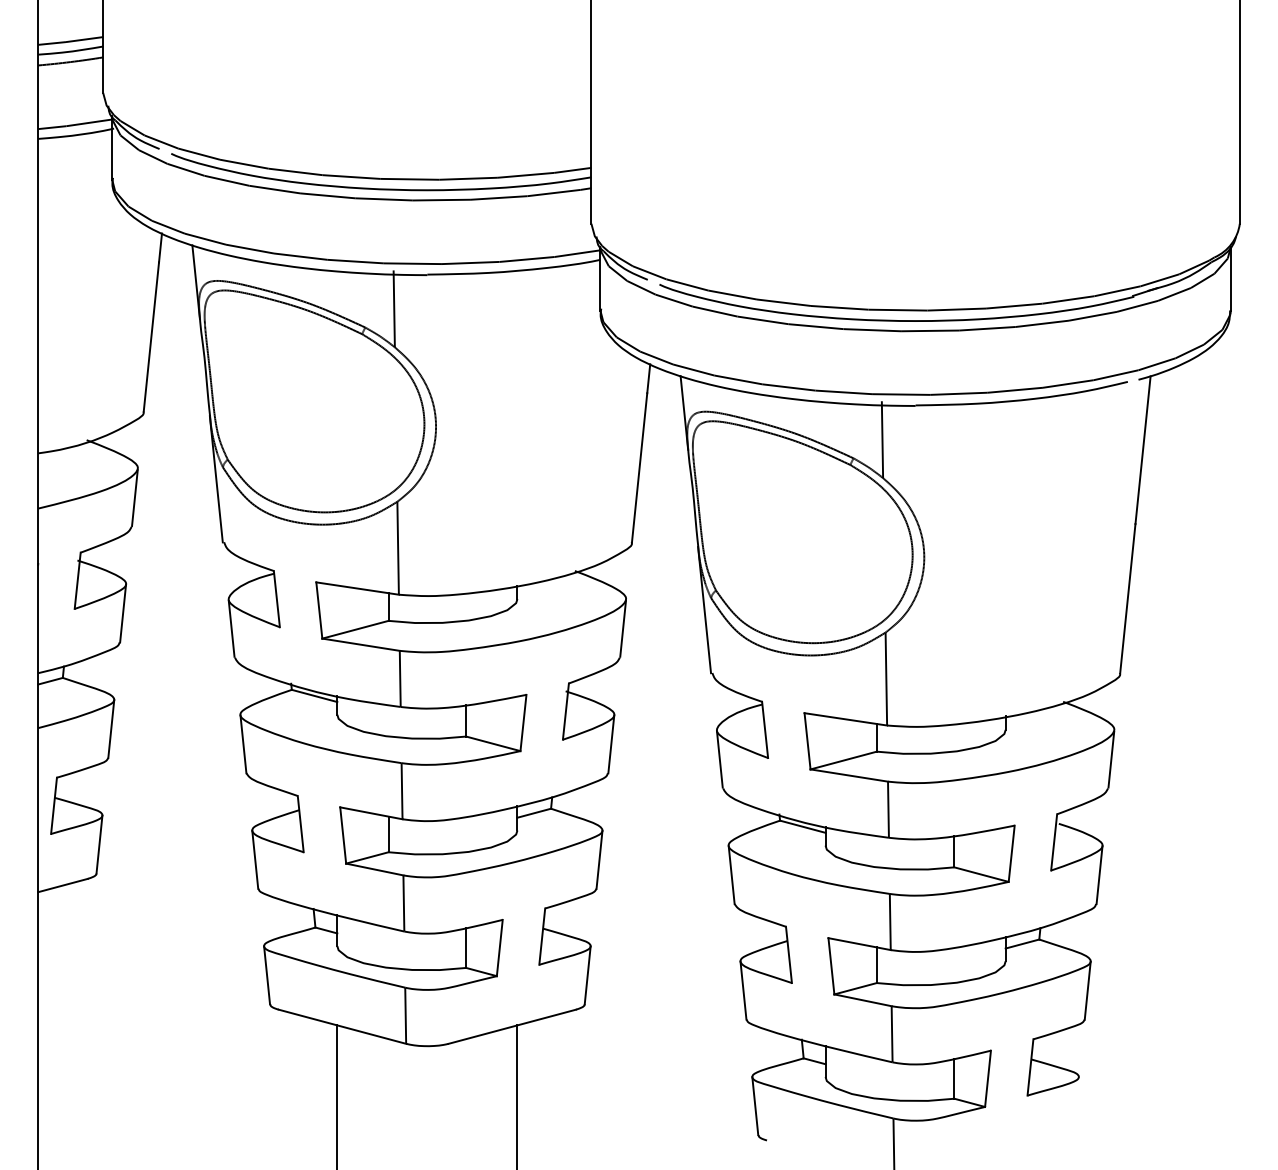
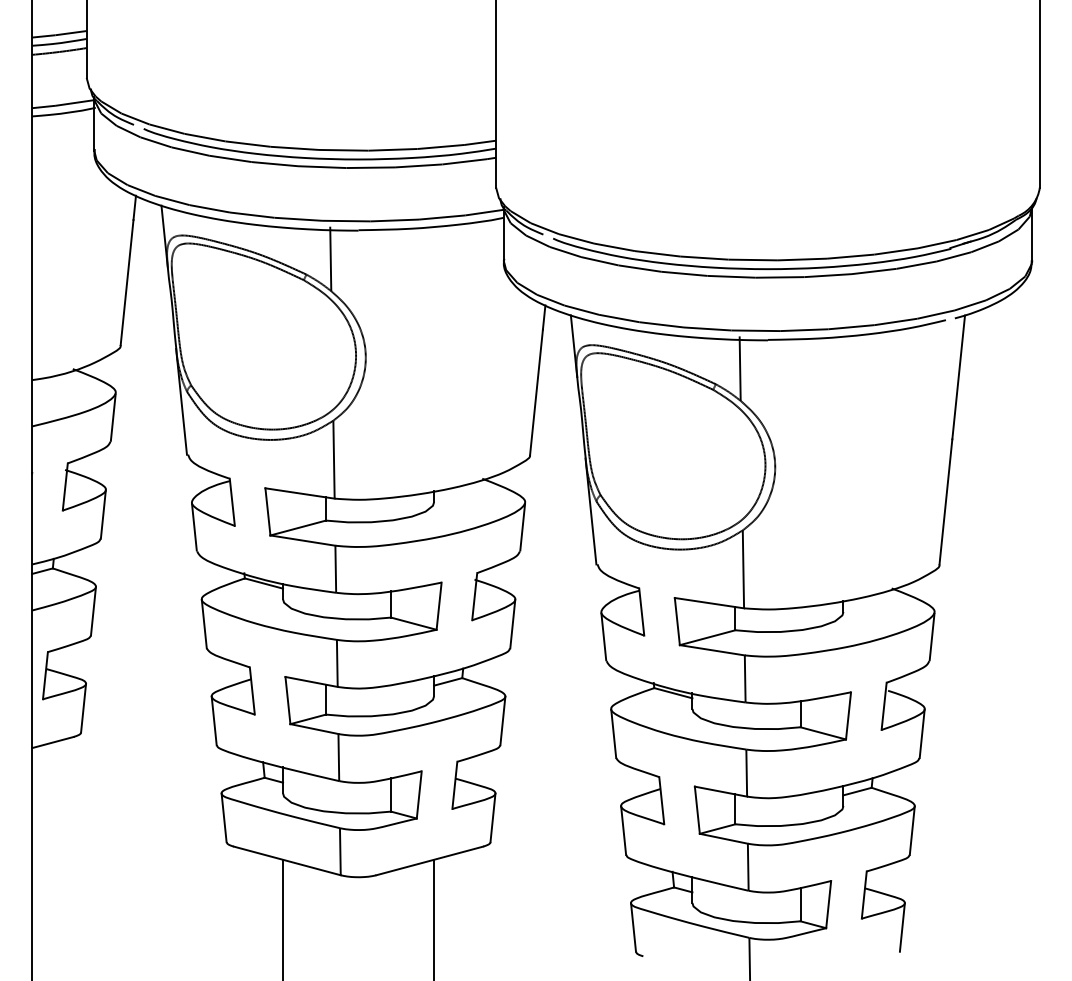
line: (1074, 1106) -> (901, 927), added

